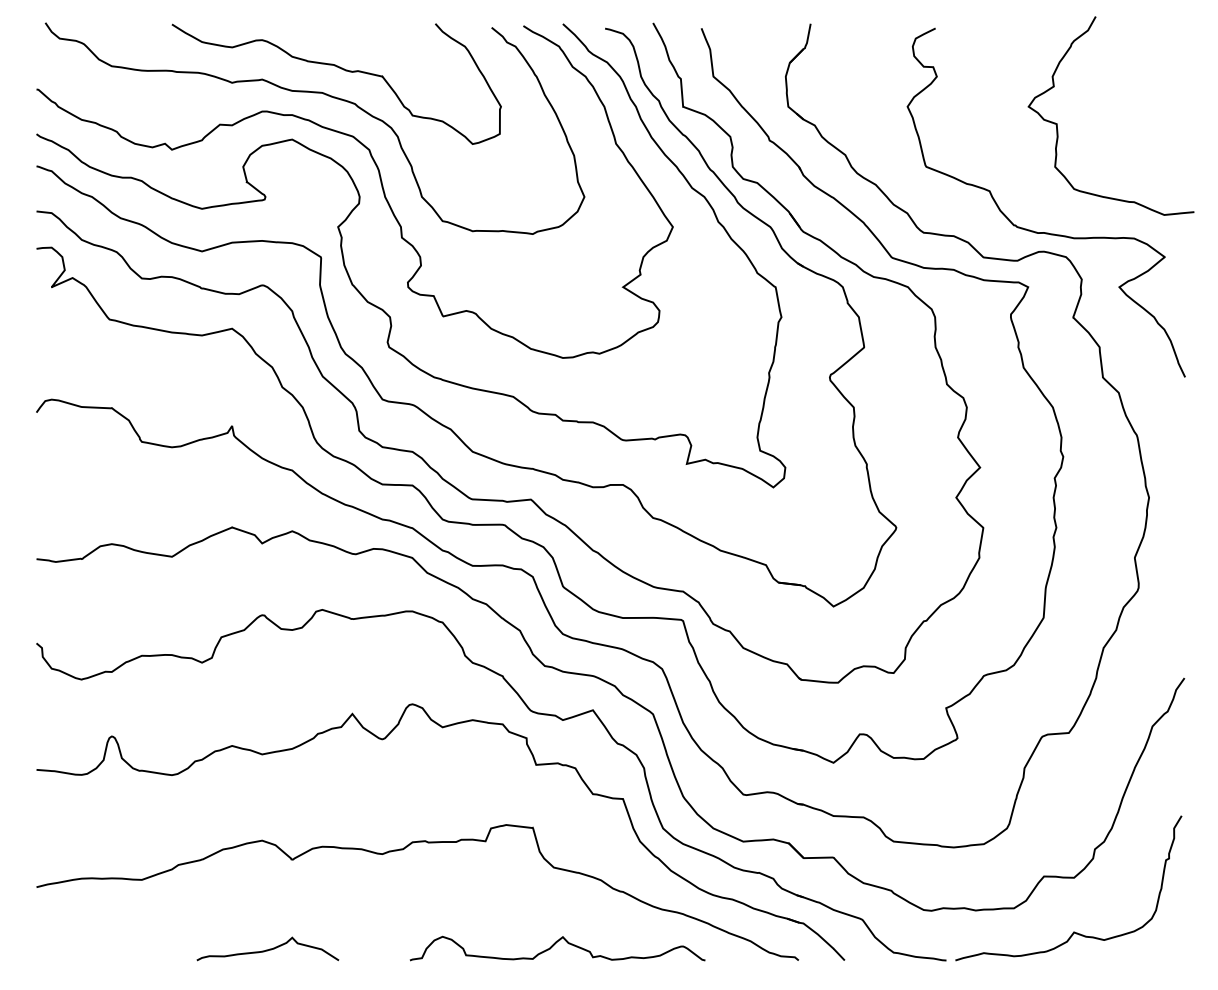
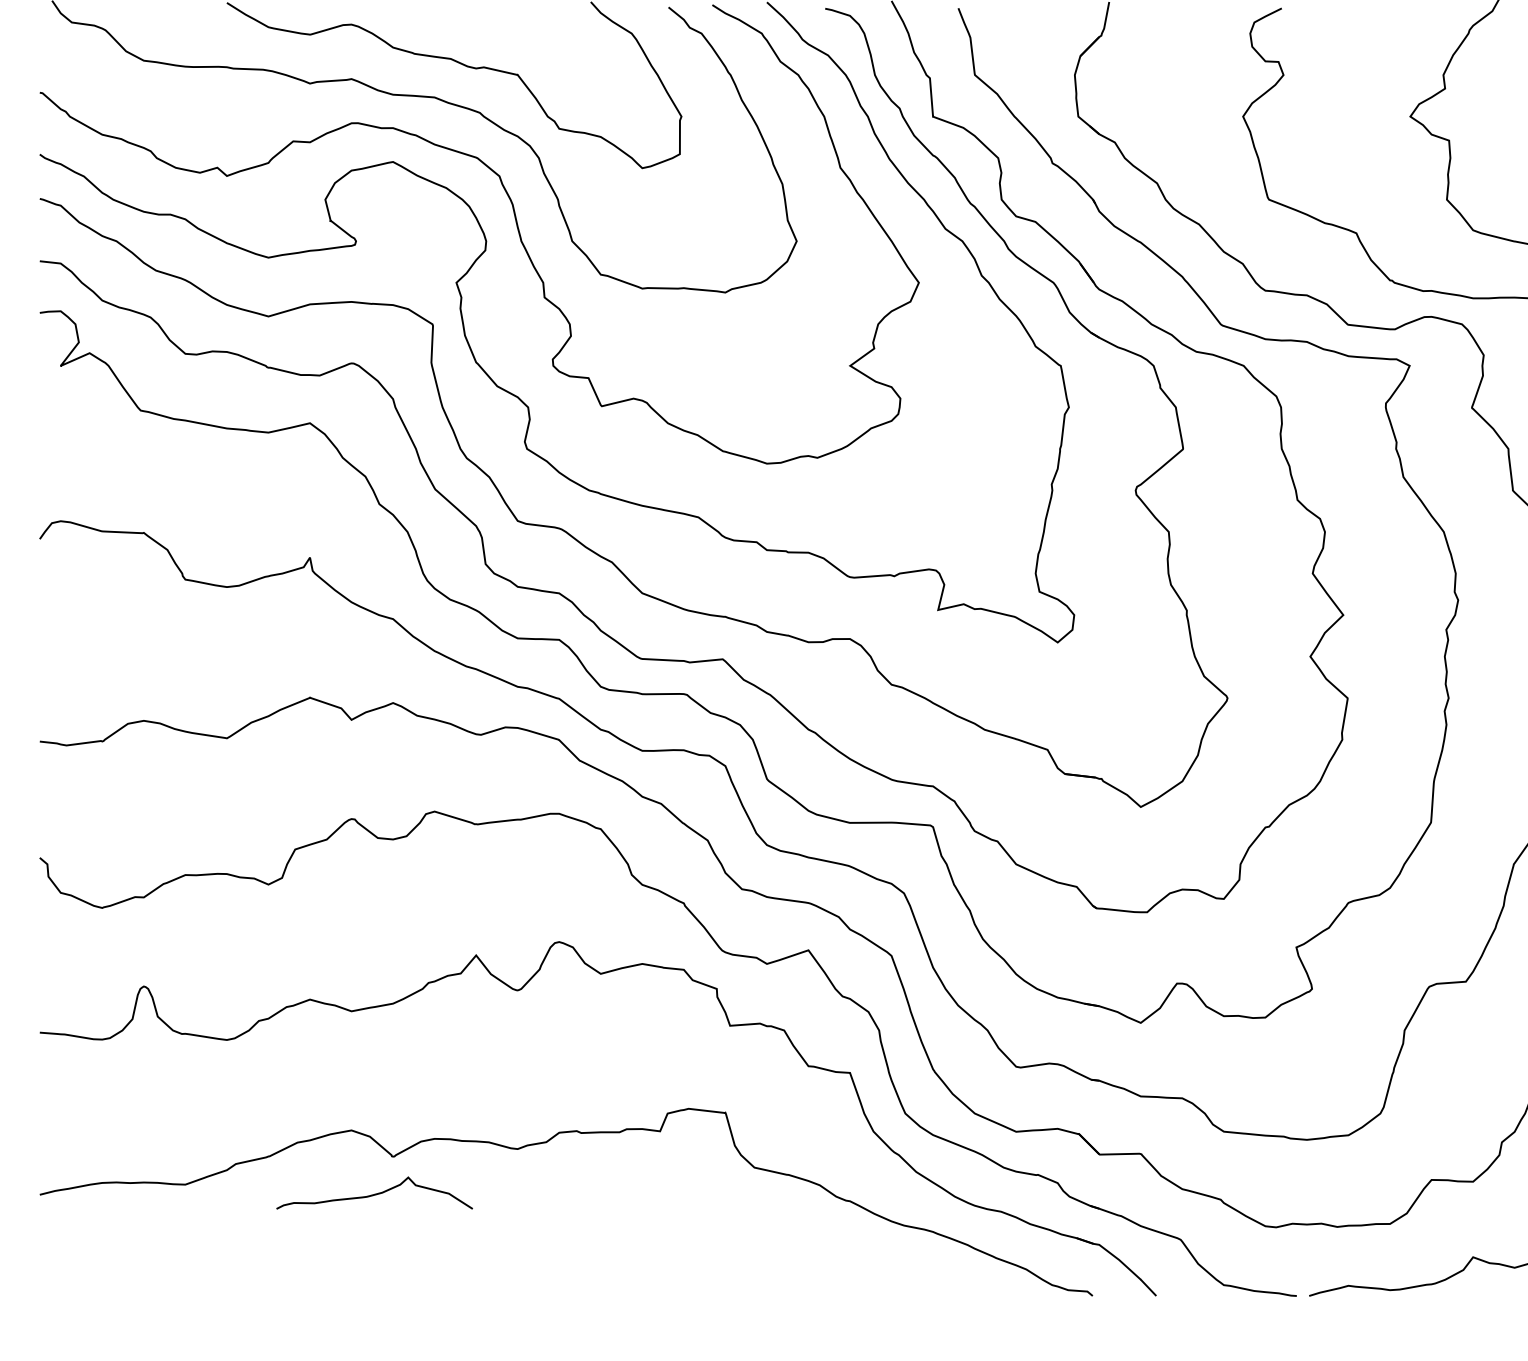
curve: (554, 945) -> (755, 1275), removed
curve: (267, 949) -> (374, 1193), moved

